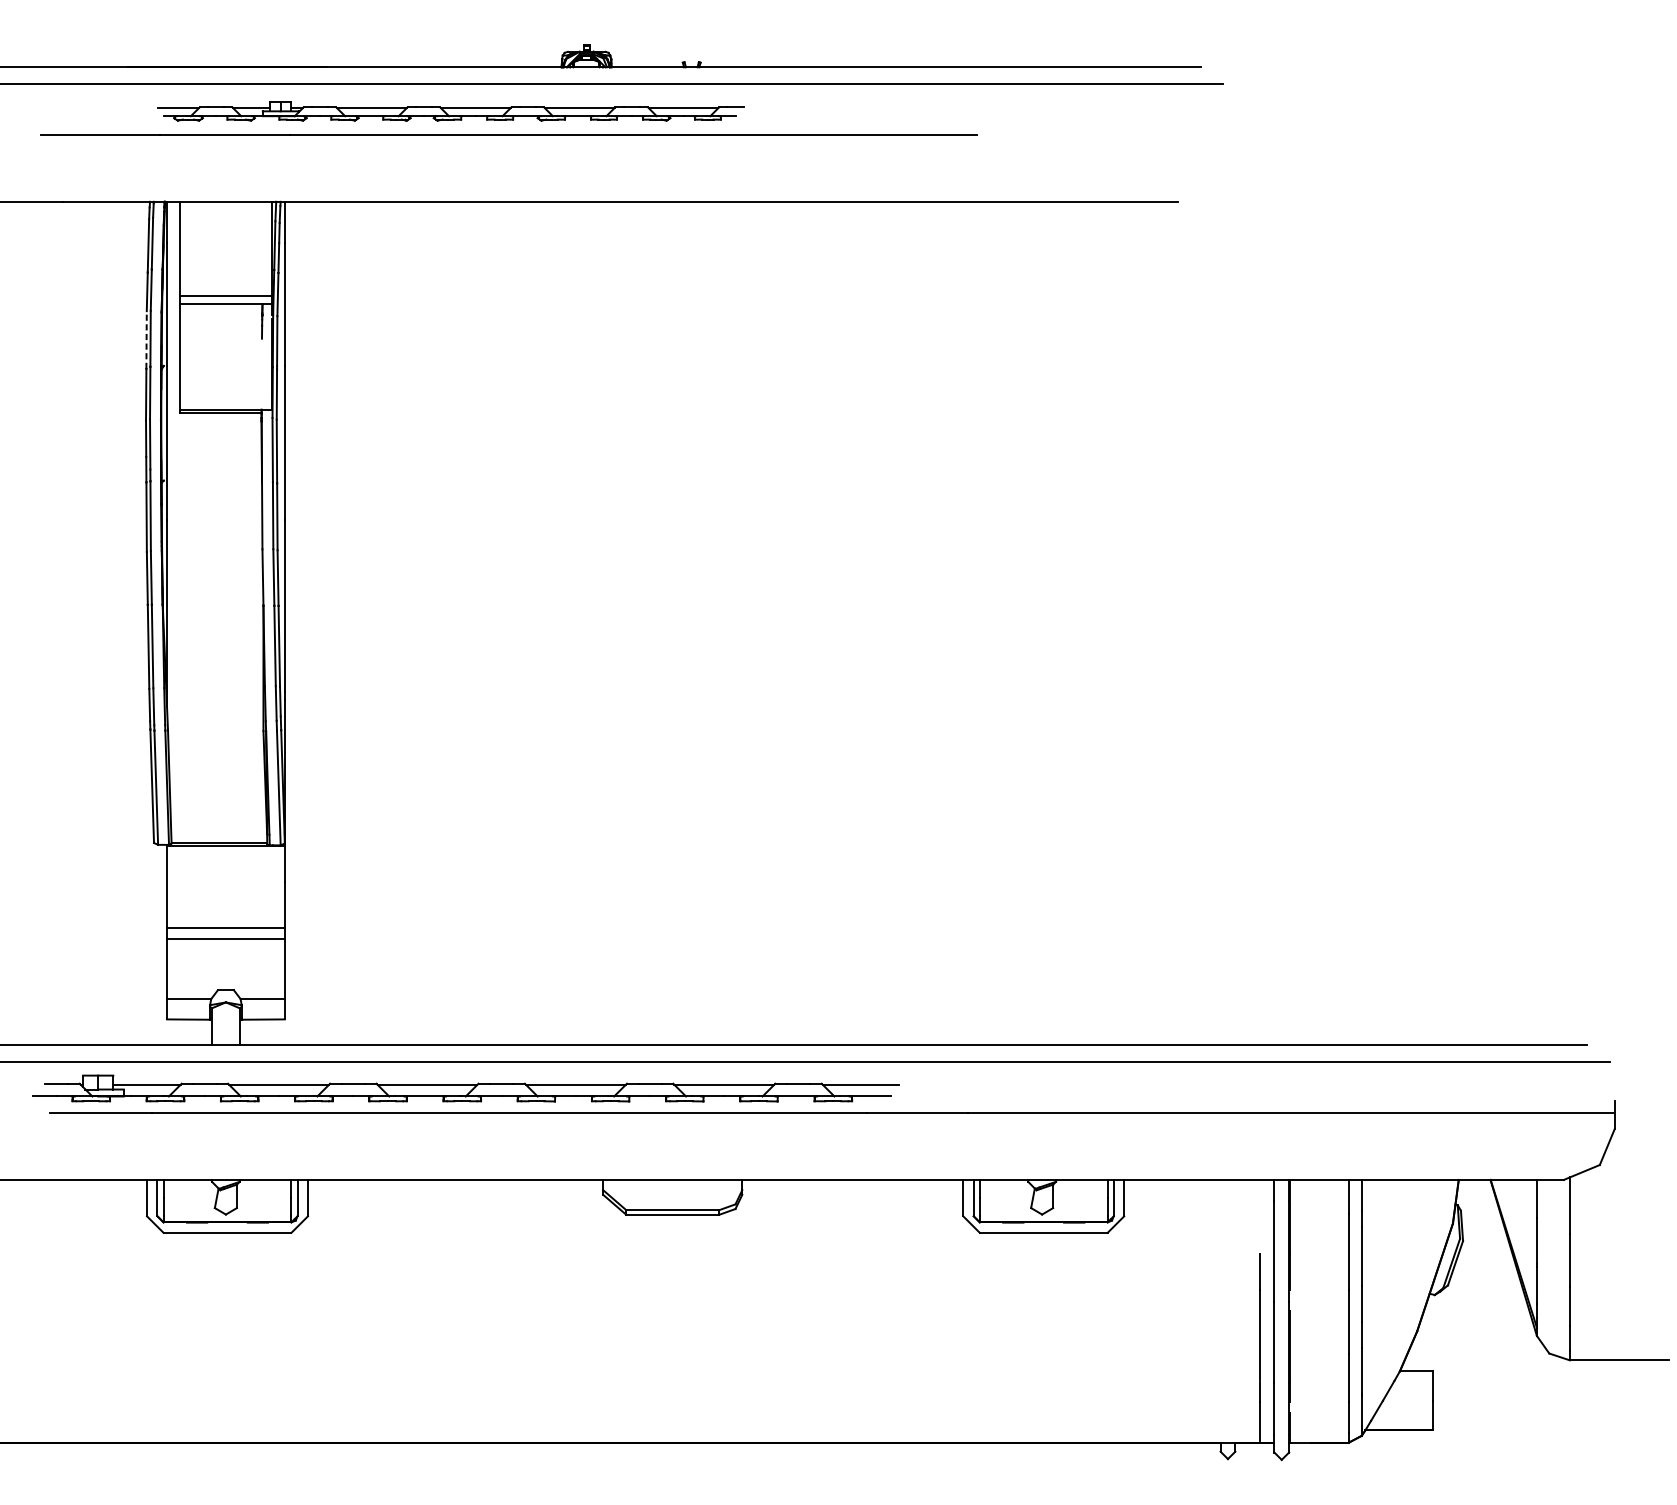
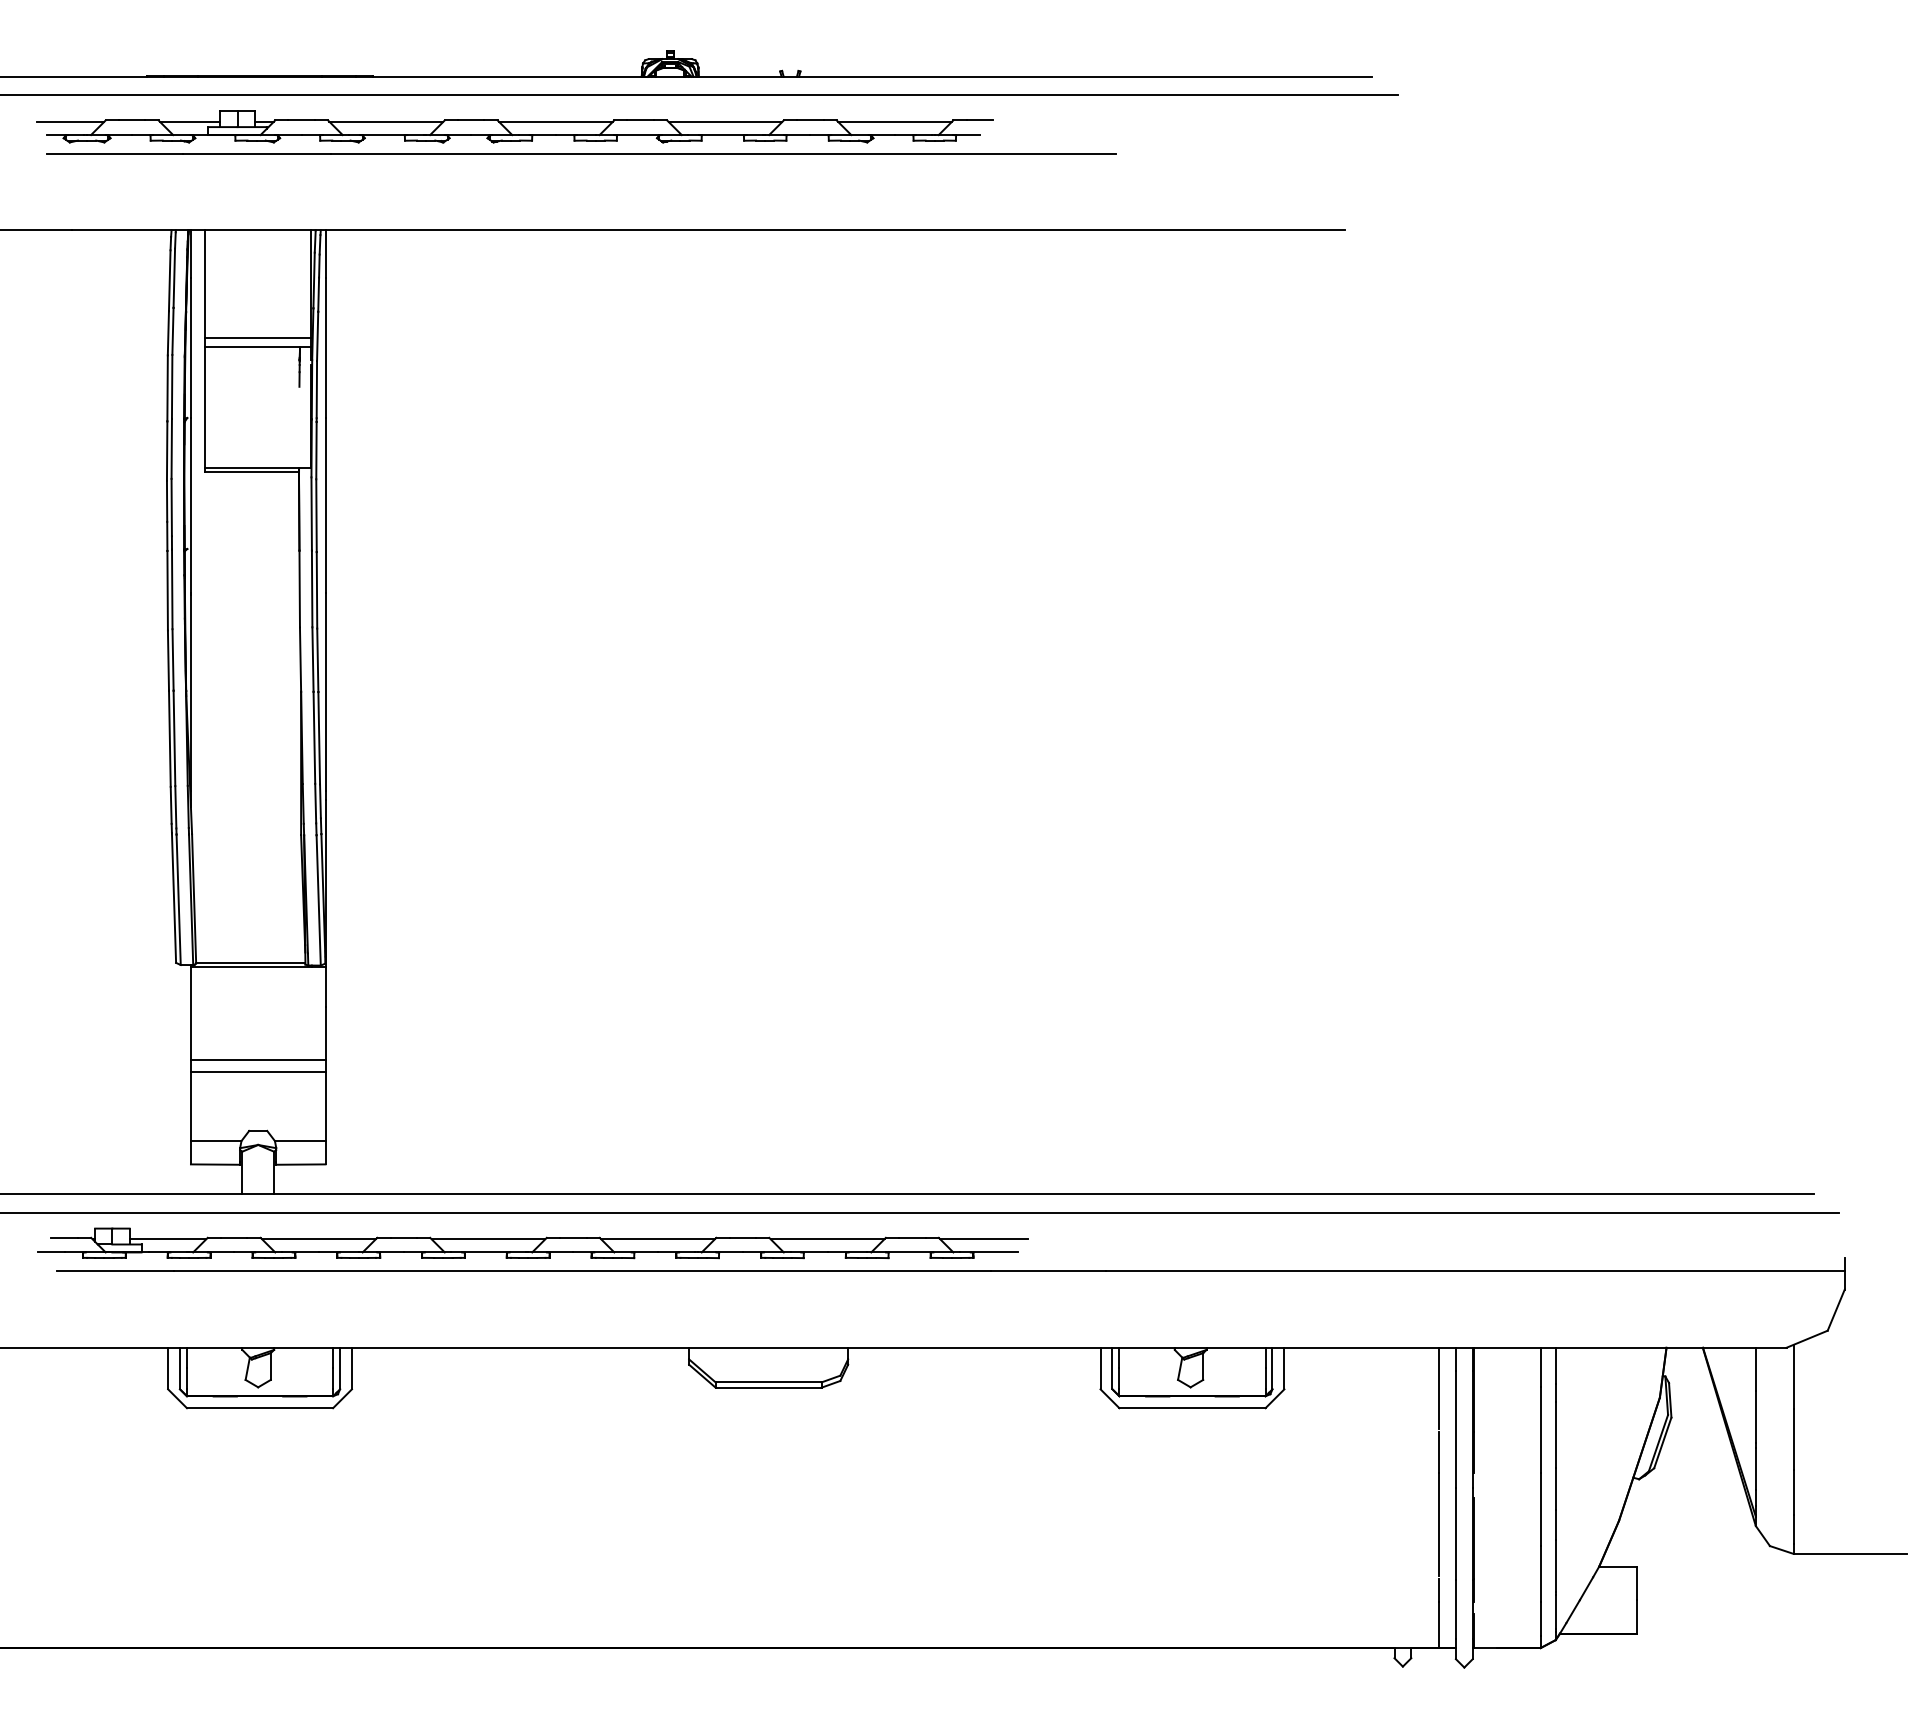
part: (450, 110) -> (514, 126), size x1.43
line: (146, 340) -> (167, 388), dashed -> solid
line: (1260, 1214) -> (1439, 1387), added

